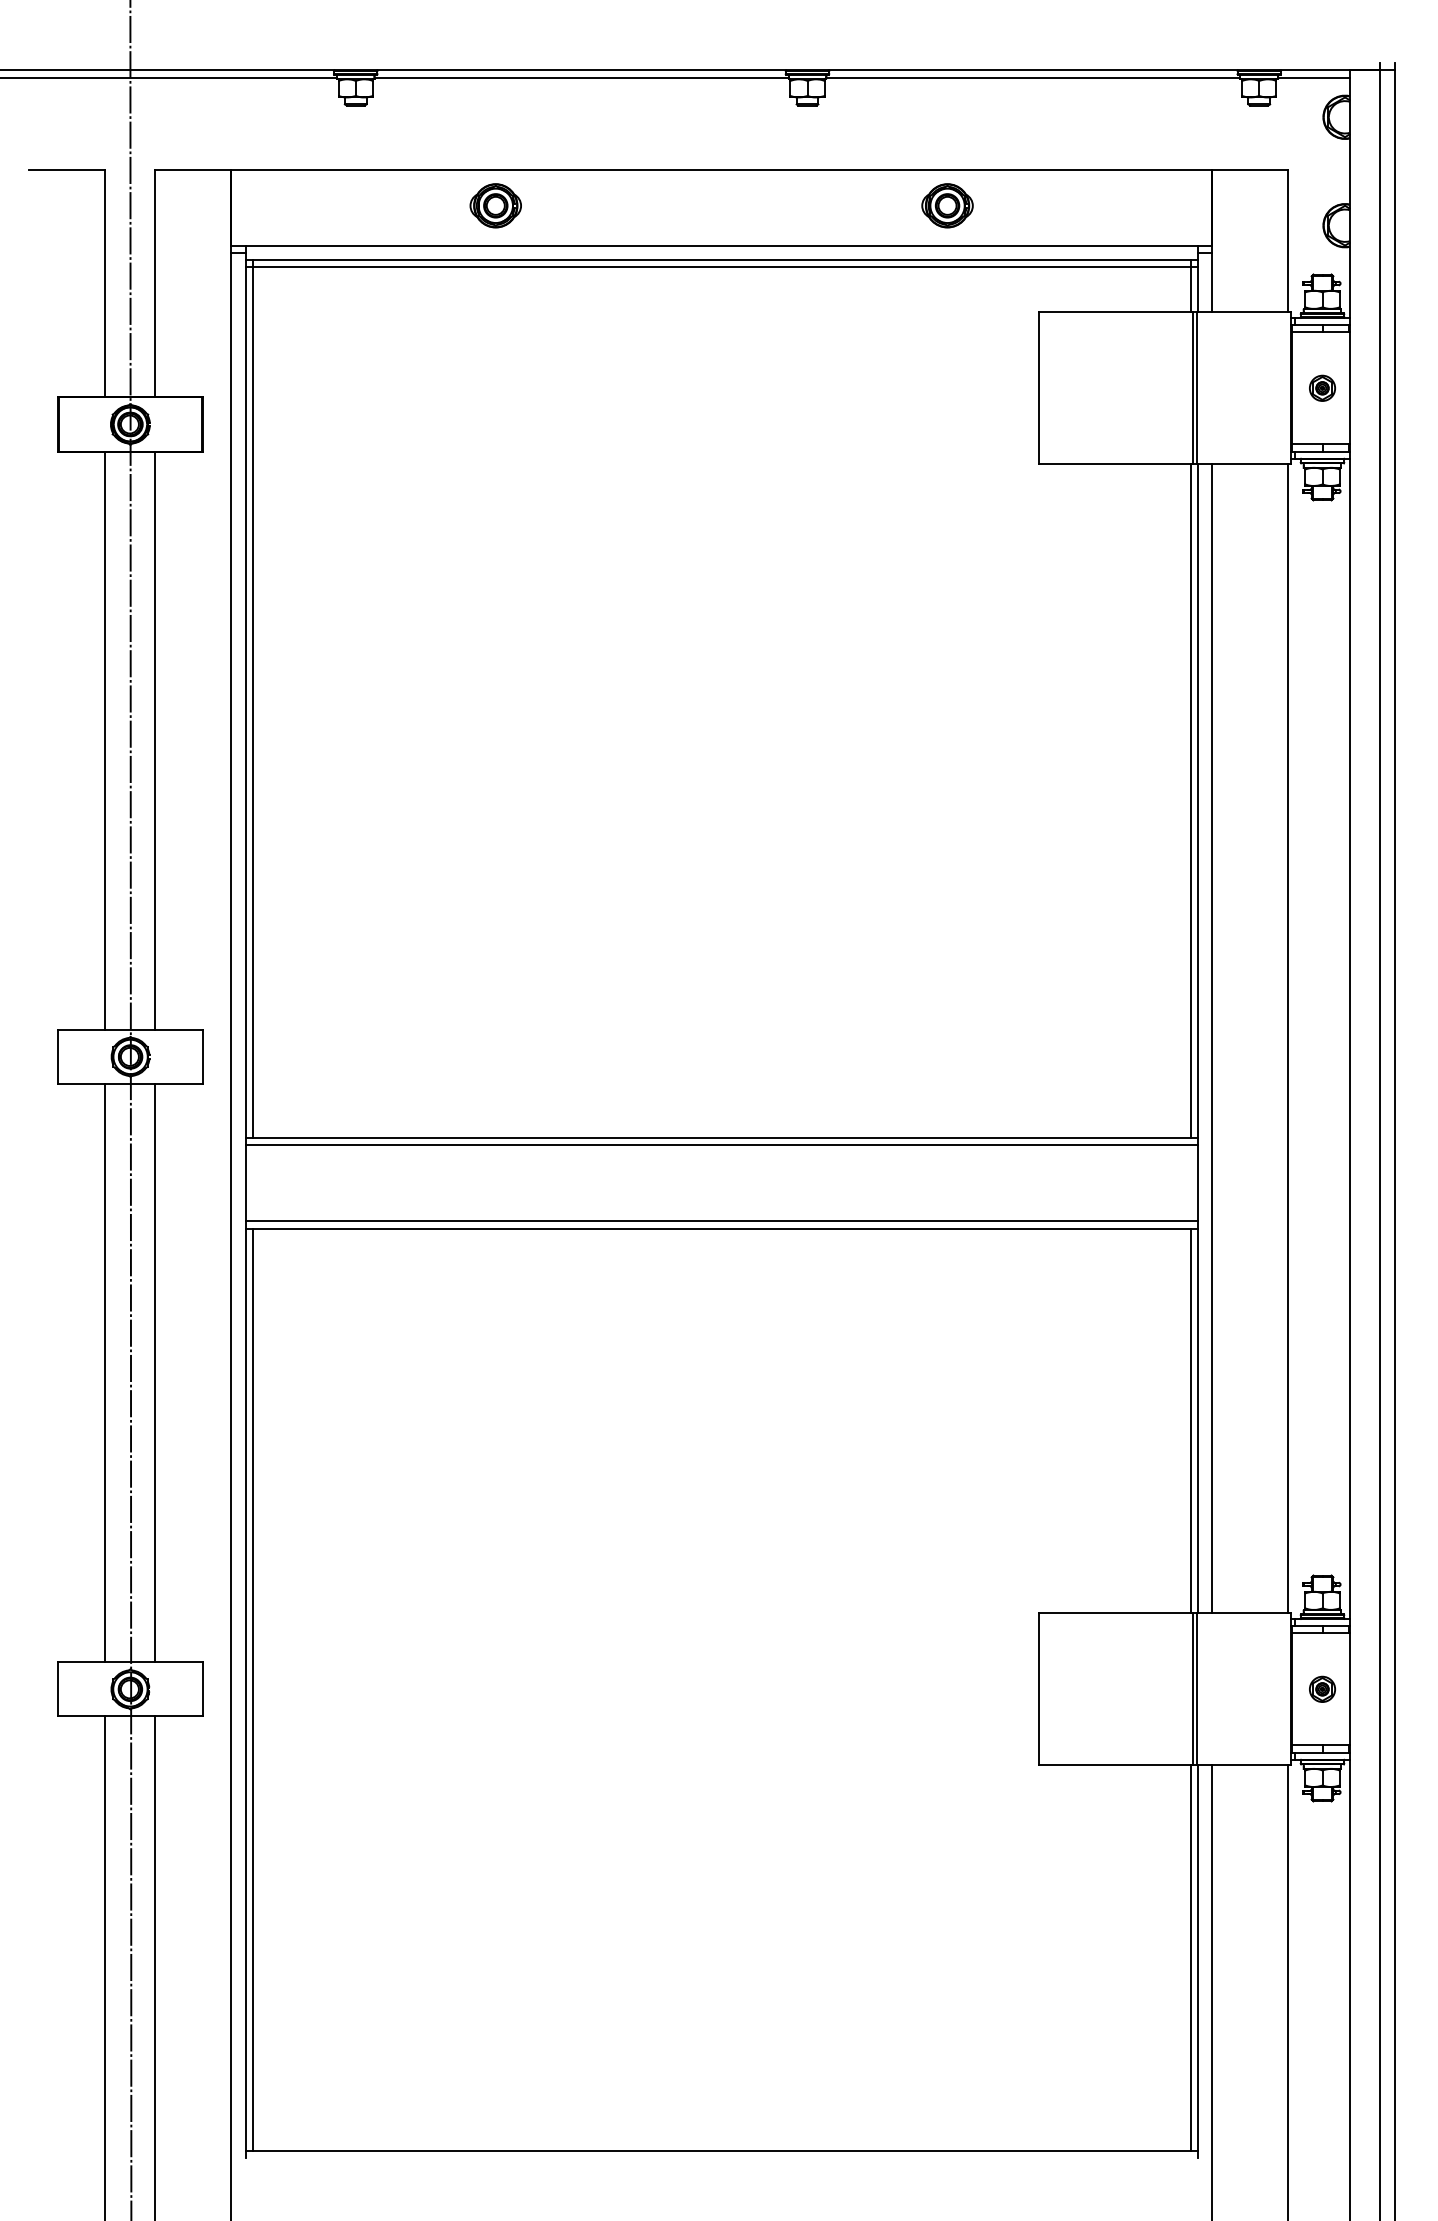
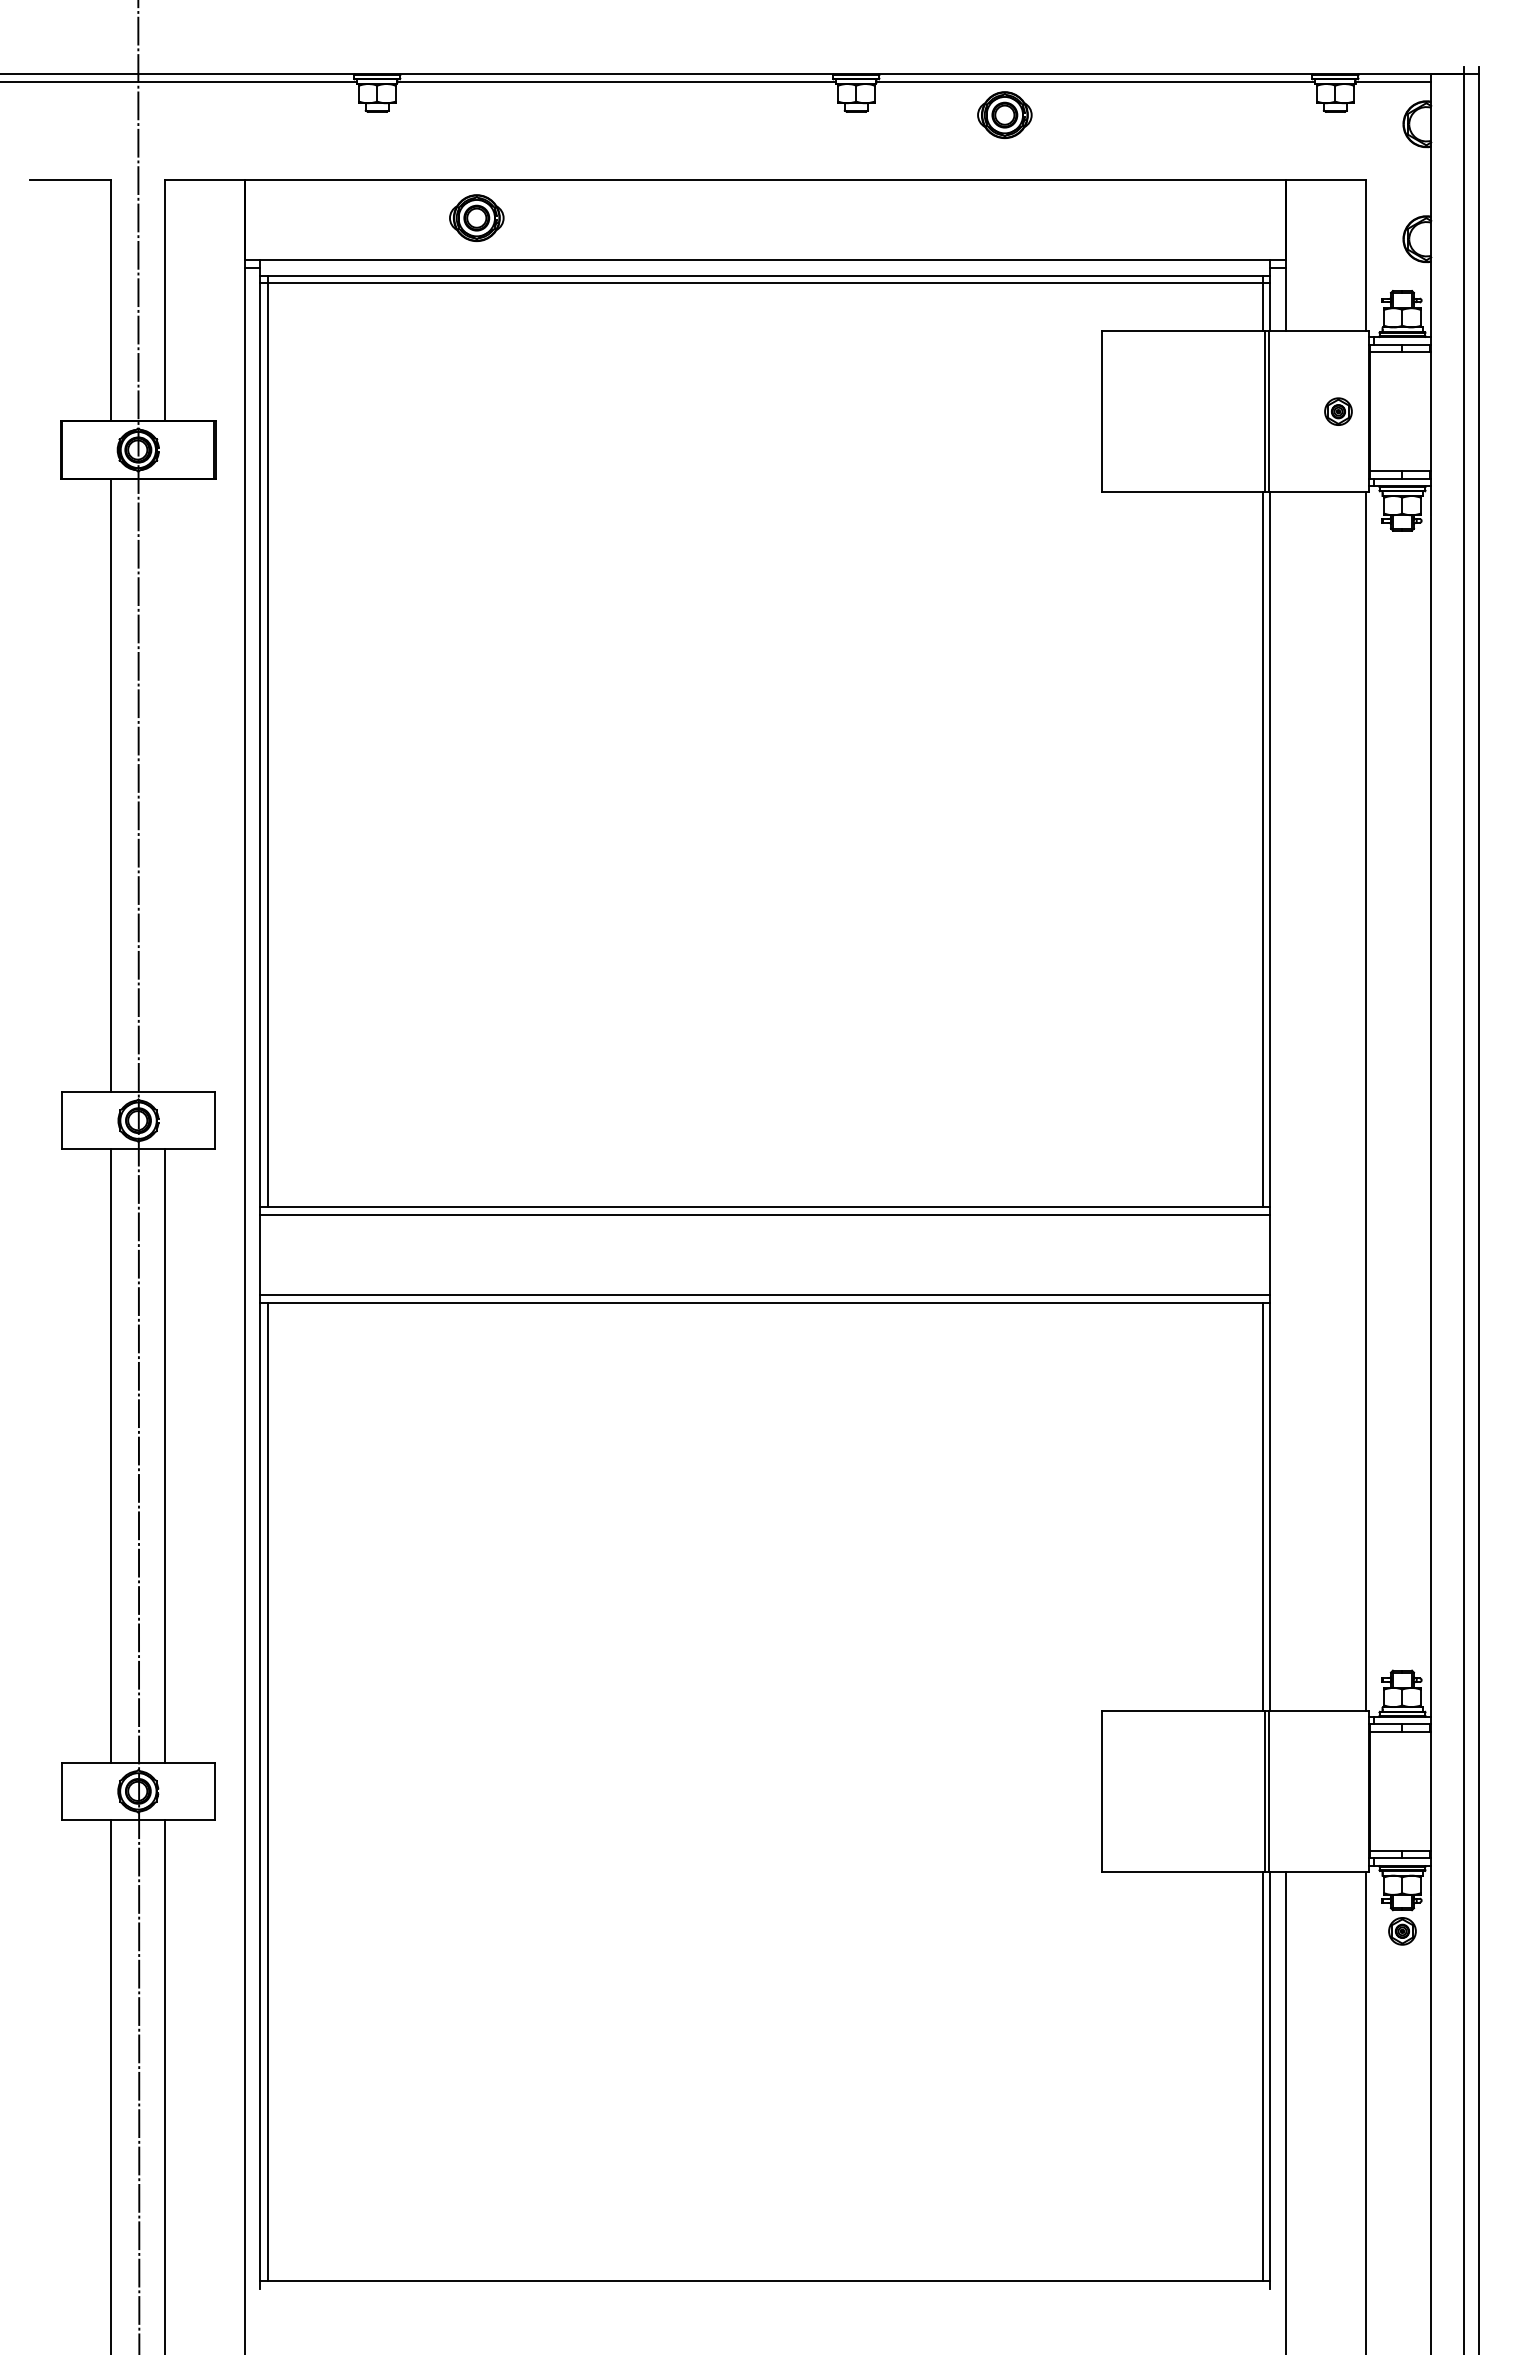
part: (495, 205) -> (476, 217), moved
part: (947, 205) -> (1004, 114), moved
part: (1322, 388) -> (1338, 411), moved
line: (155, 739) -> (164, 784), removed
line: (1212, 1038) -> (1285, 1101), removed
part: (1322, 1689) -> (1402, 1931), moved

